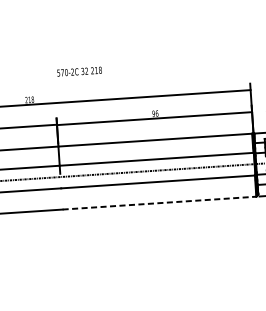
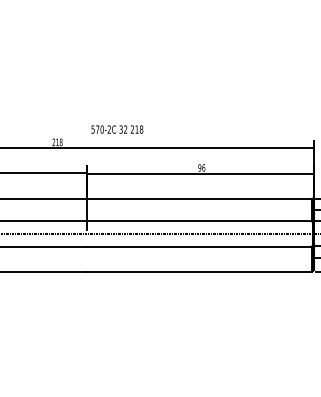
text: (79, 71) -> (117, 129), moved
line: (160, 202) -> (200, 271), dashed -> solid

